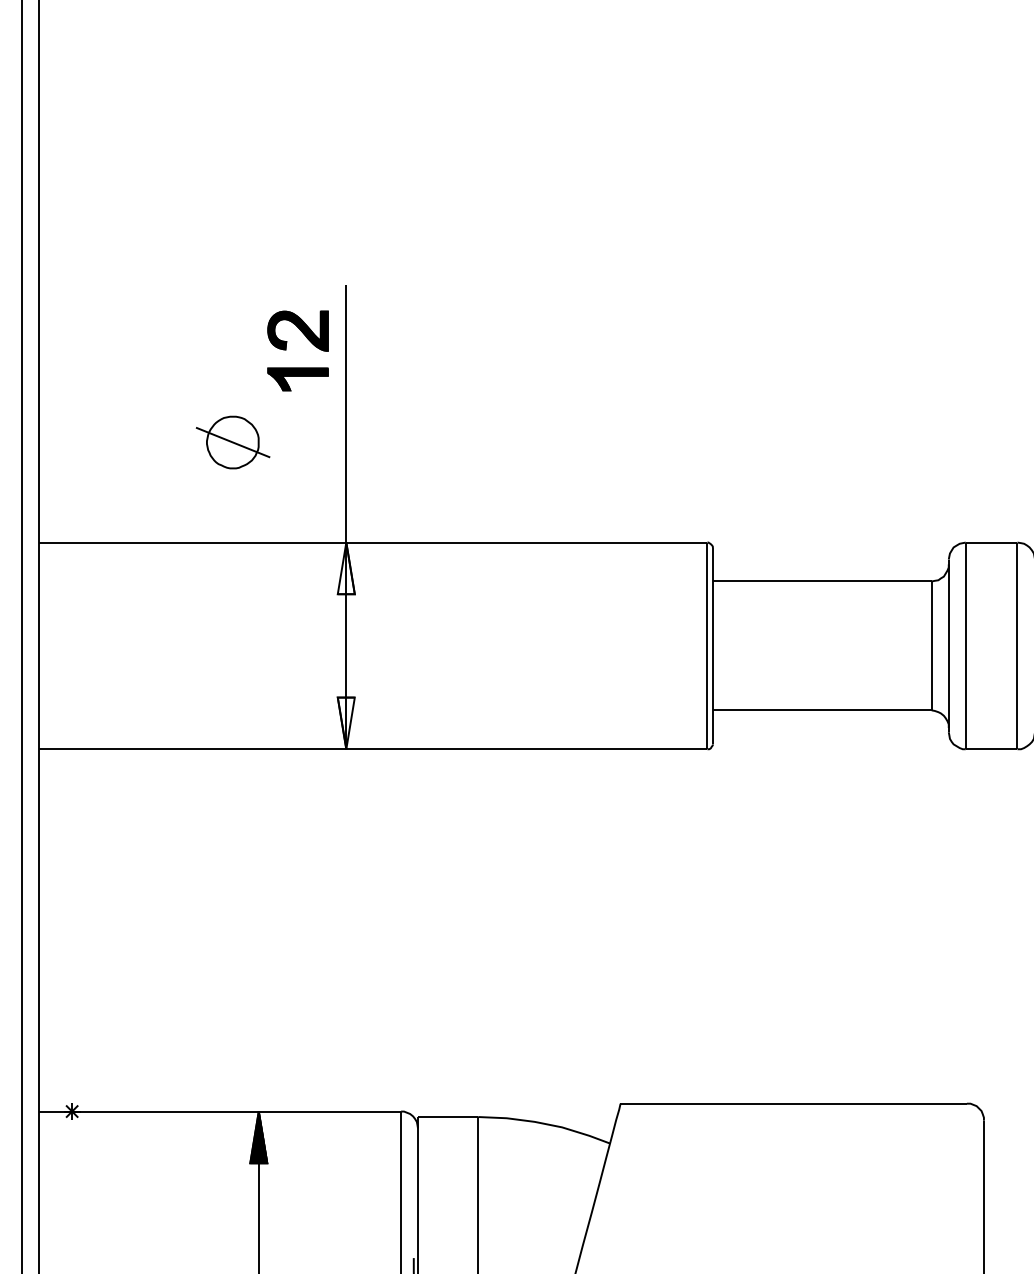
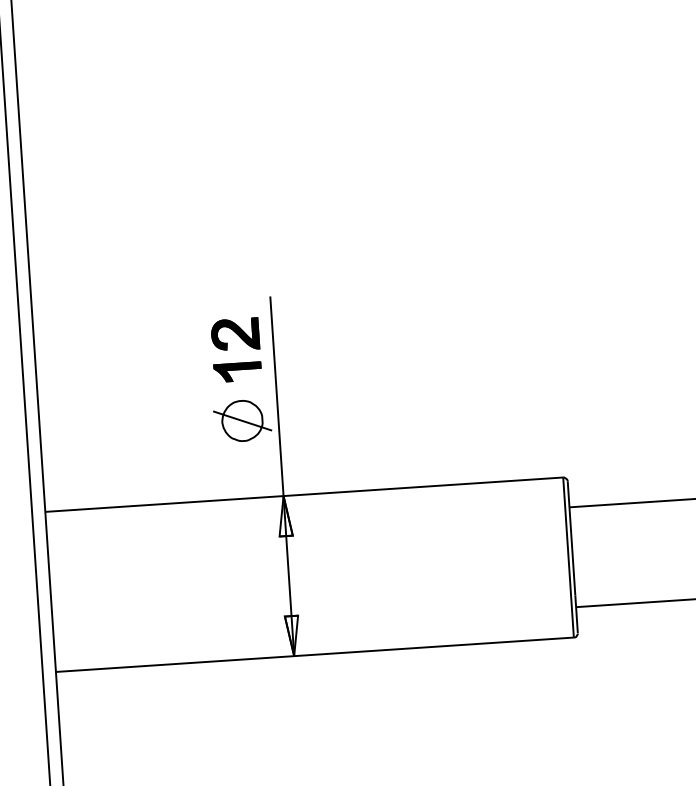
part: (232, 442) -> (242, 420), moved

